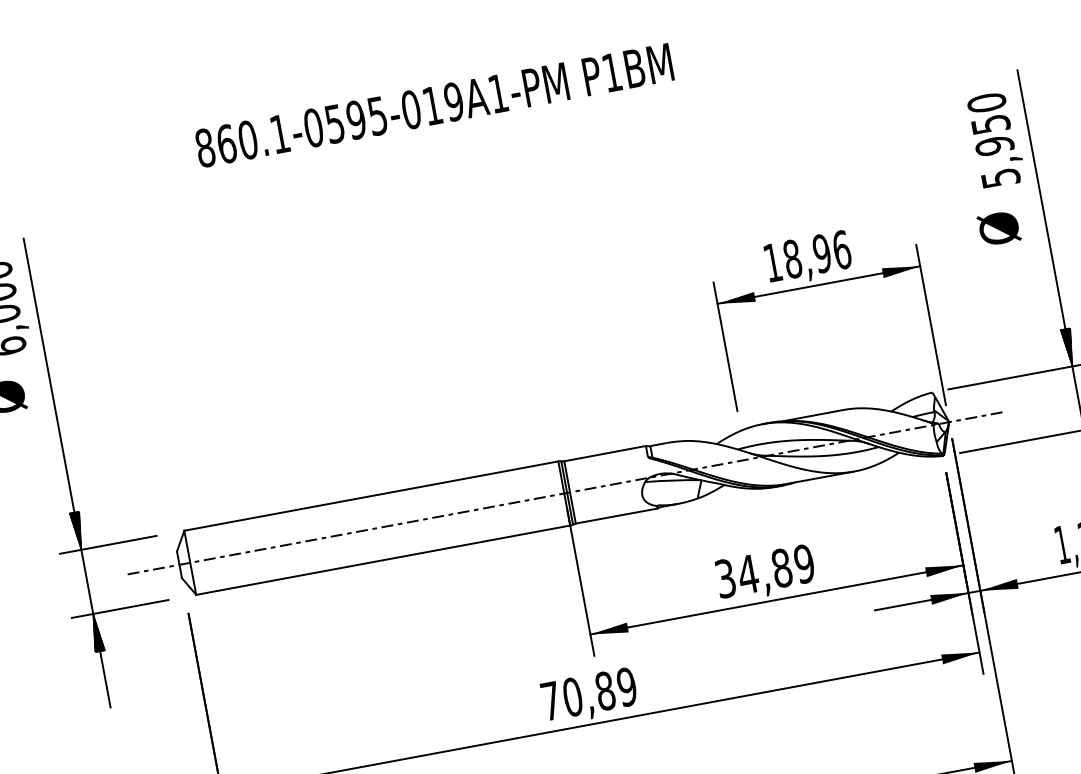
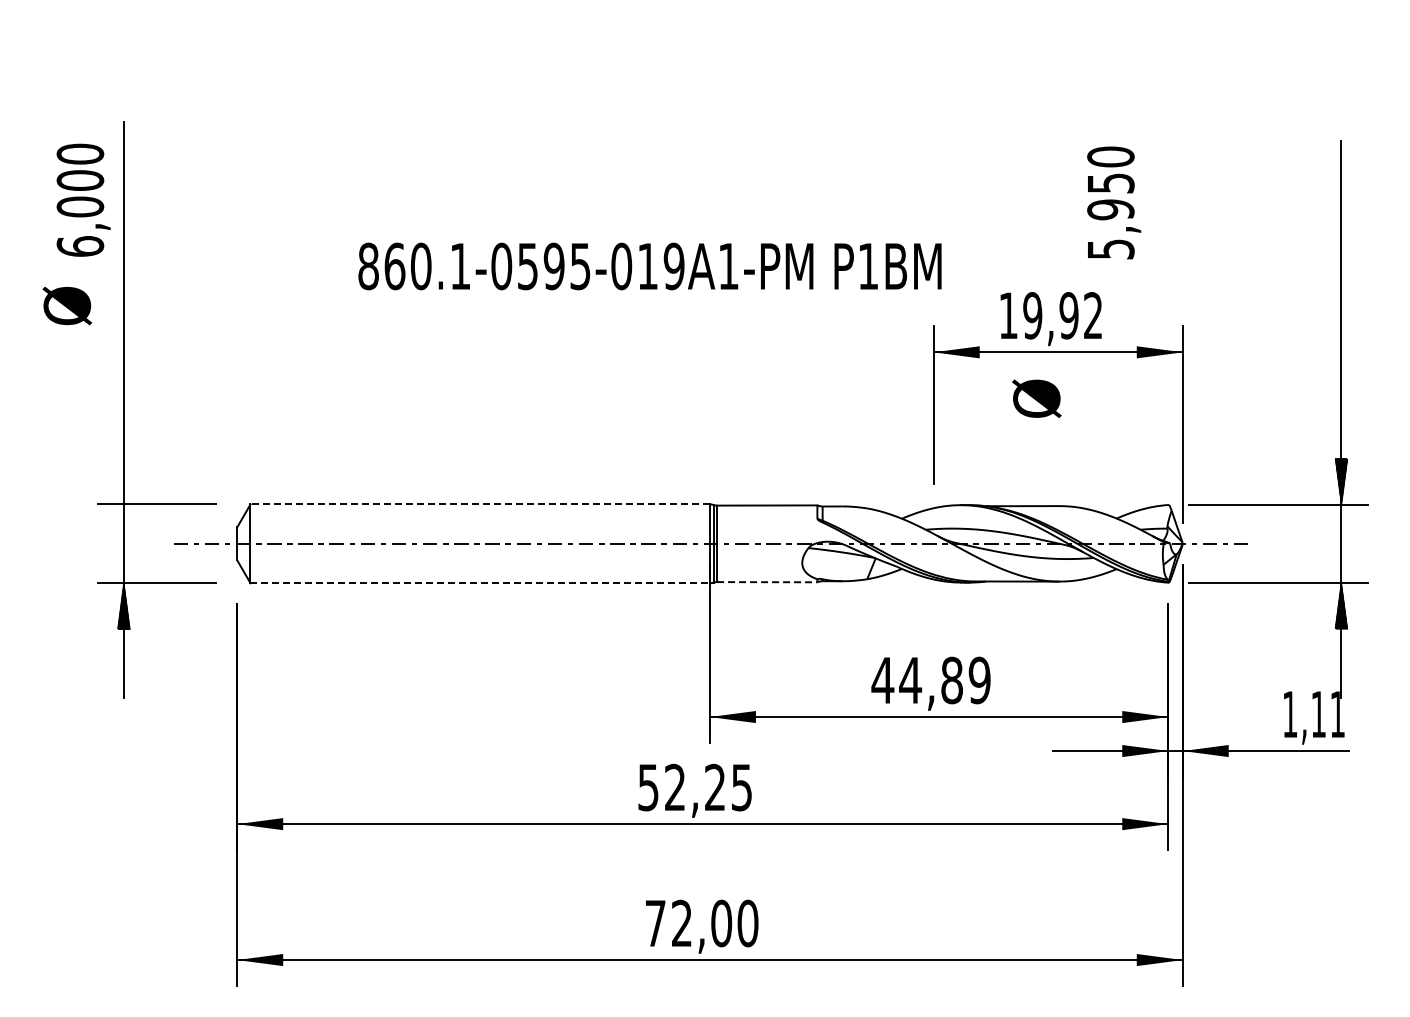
text: (433, 105) -> (649, 266), moved
text: (996, 139) -> (1114, 202), moved
text: (998, 228) -> (1036, 398), moved
text: (817, 254) -> (1063, 315), 18,96 -> 19,92
line: (371, 496) -> (480, 504), solid -> dashed
line: (616, 516) -> (767, 582), solid -> dashed
hatch: (77, 531) -> (123, 481), removed
line: (383, 560) -> (480, 583), solid -> dashed
text: (725, 578) -> (882, 680), 34,89 -> 44,89
text: (589, 694) -> (695, 787), 70,89 -> 52,25

